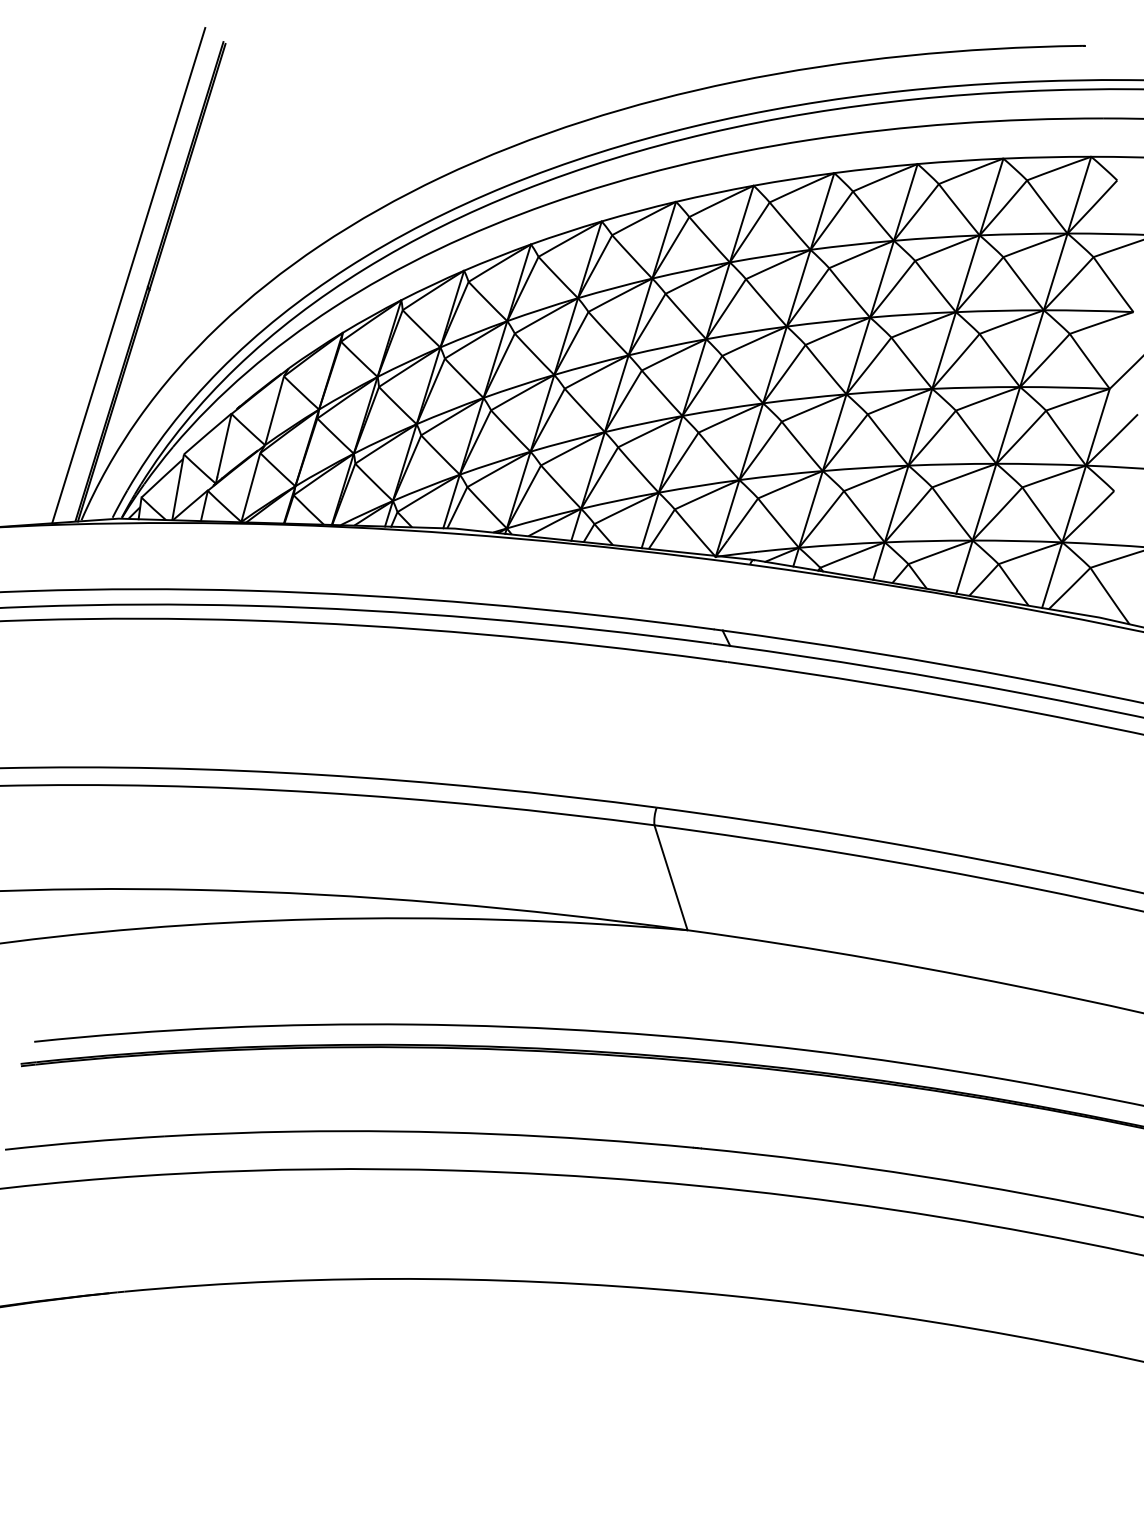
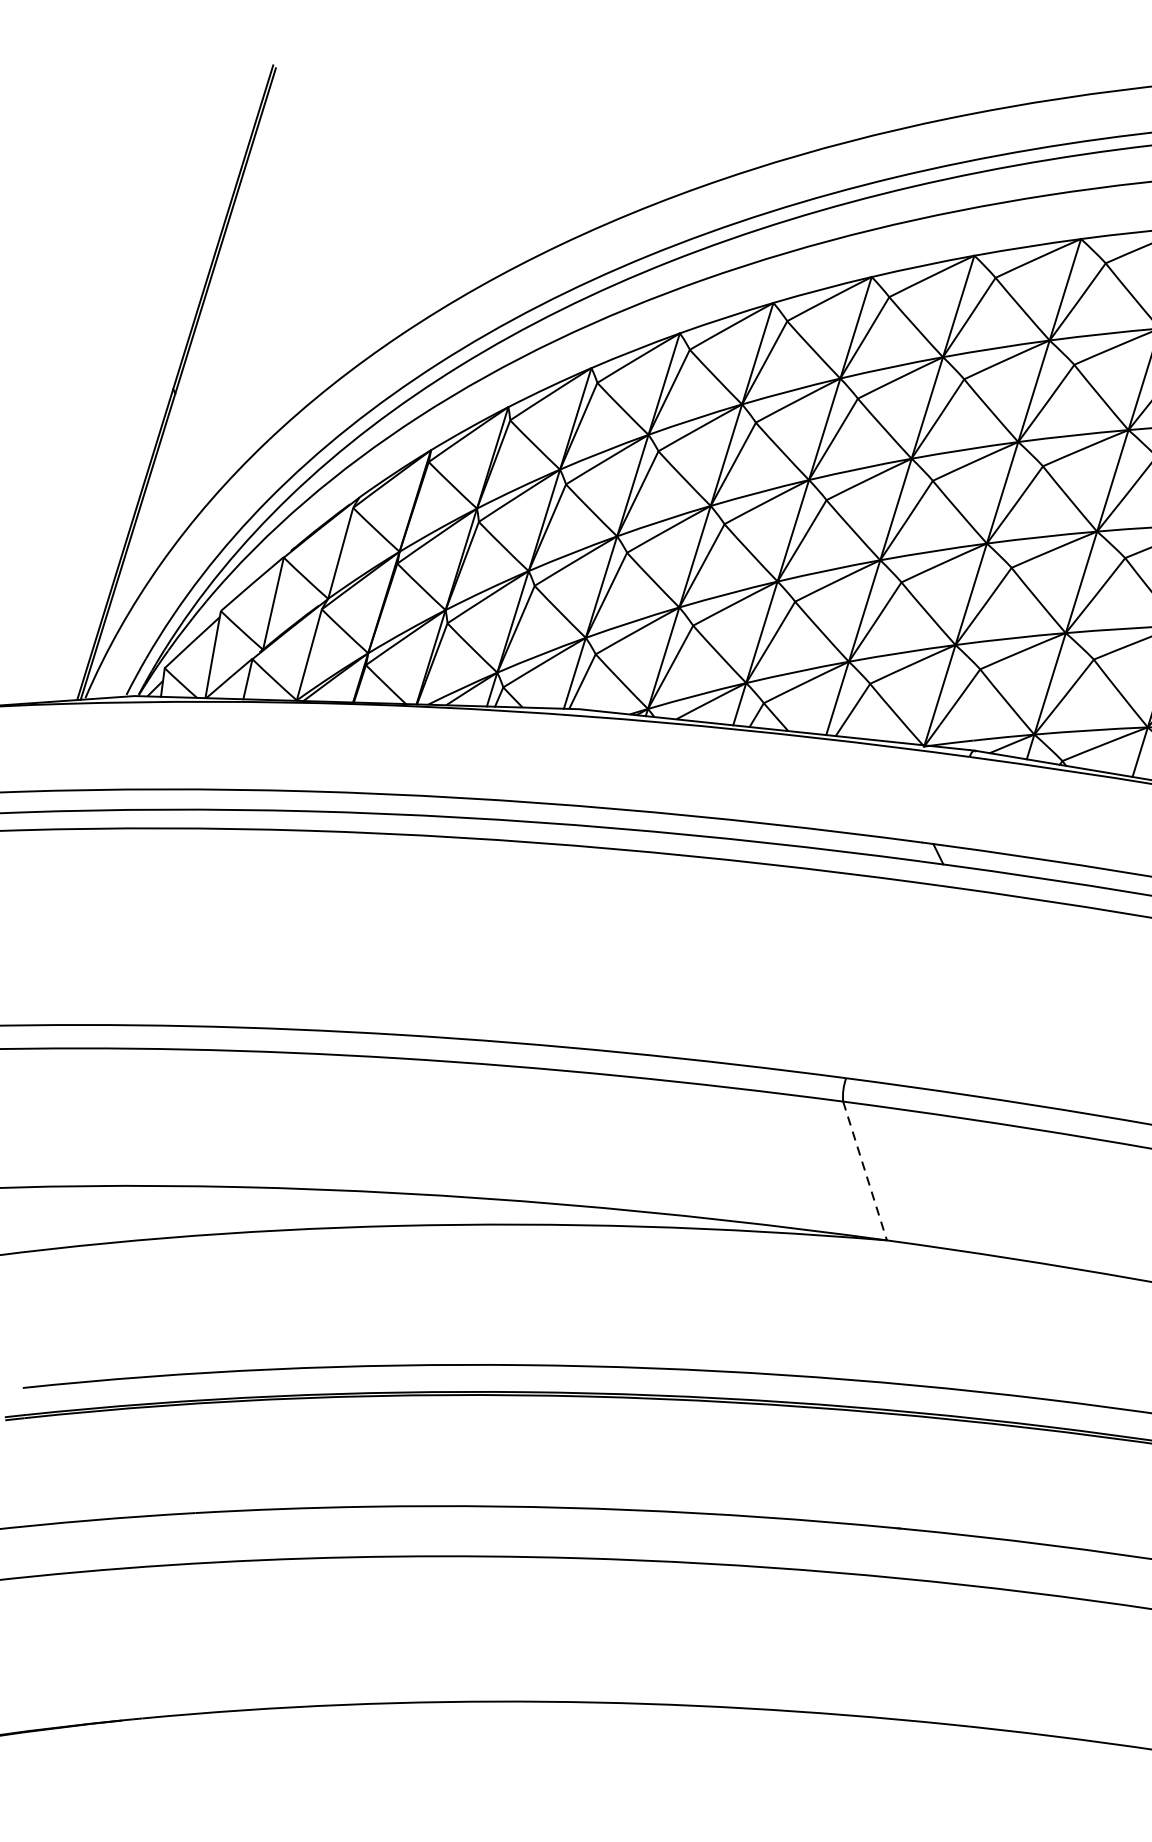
line: (128, 275) -> (147, 374), removed
line: (671, 878) -> (865, 1171), solid -> dashed

